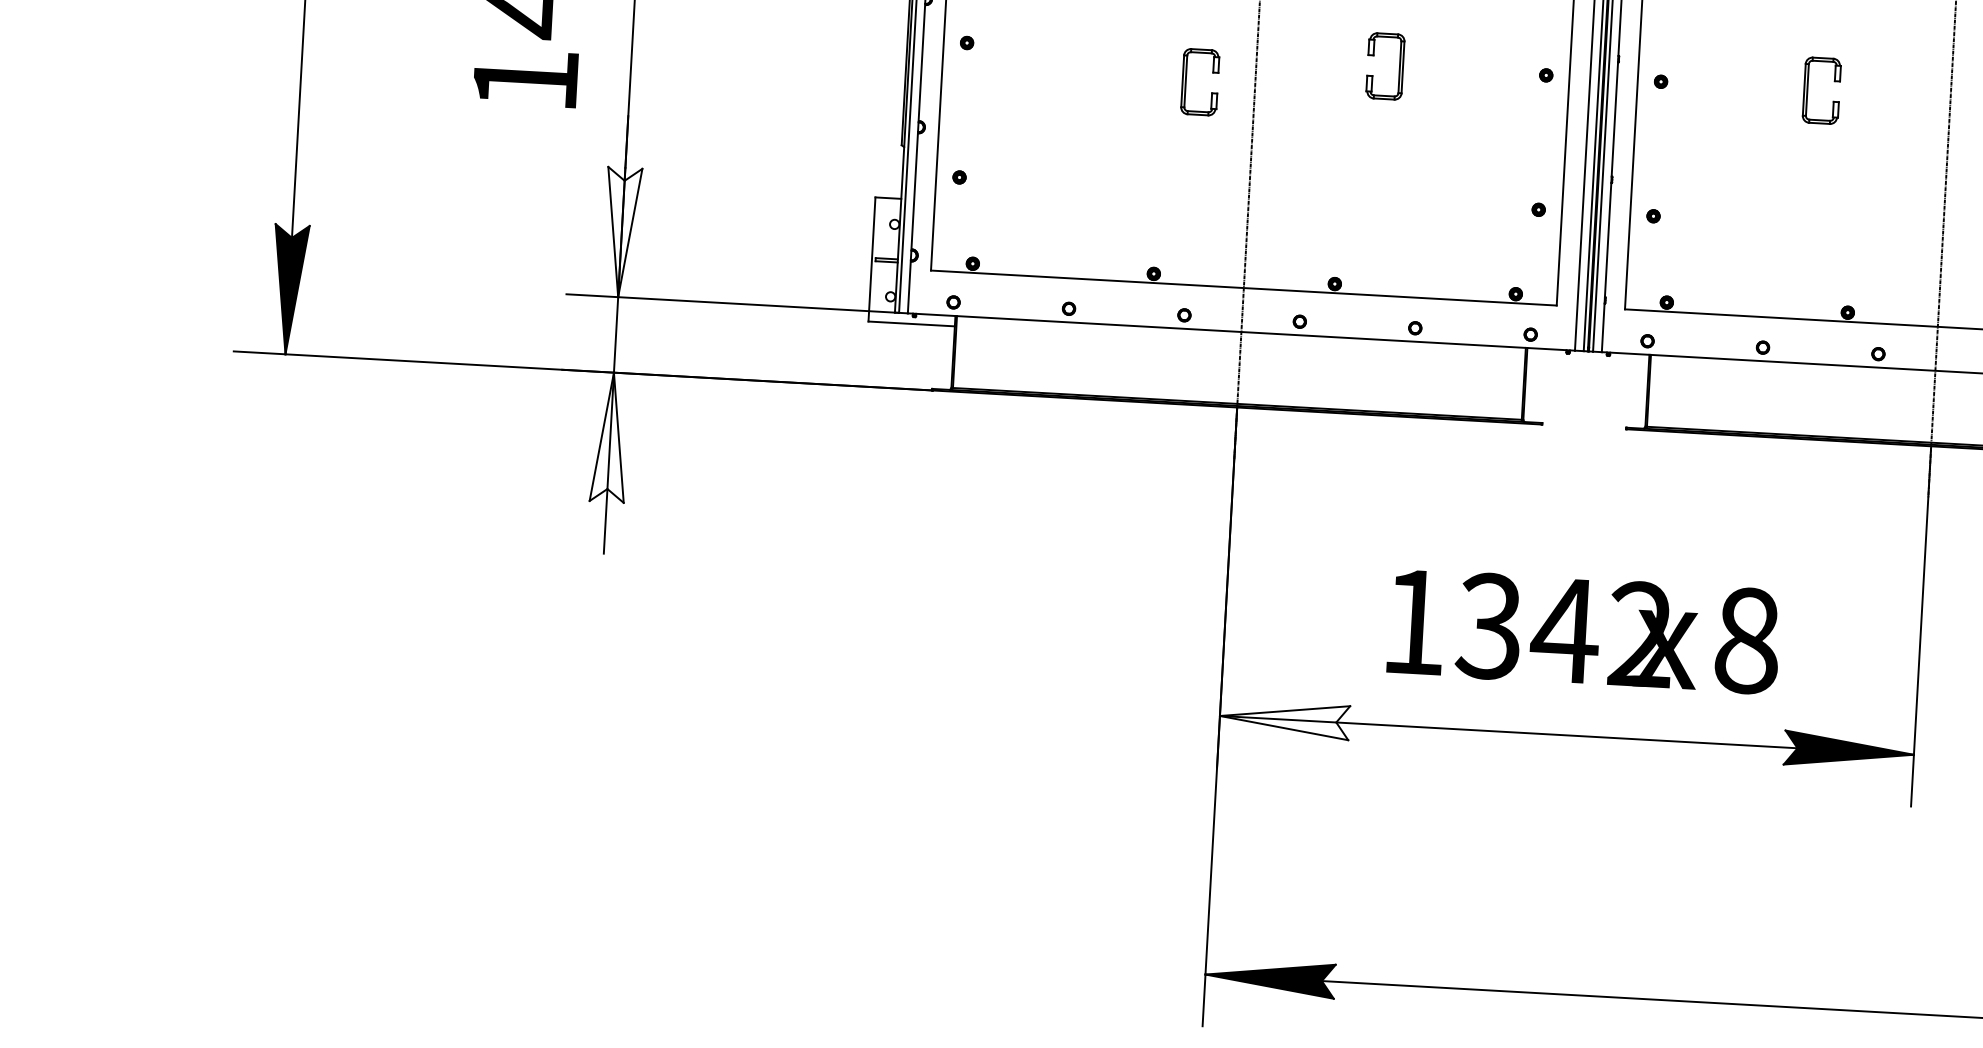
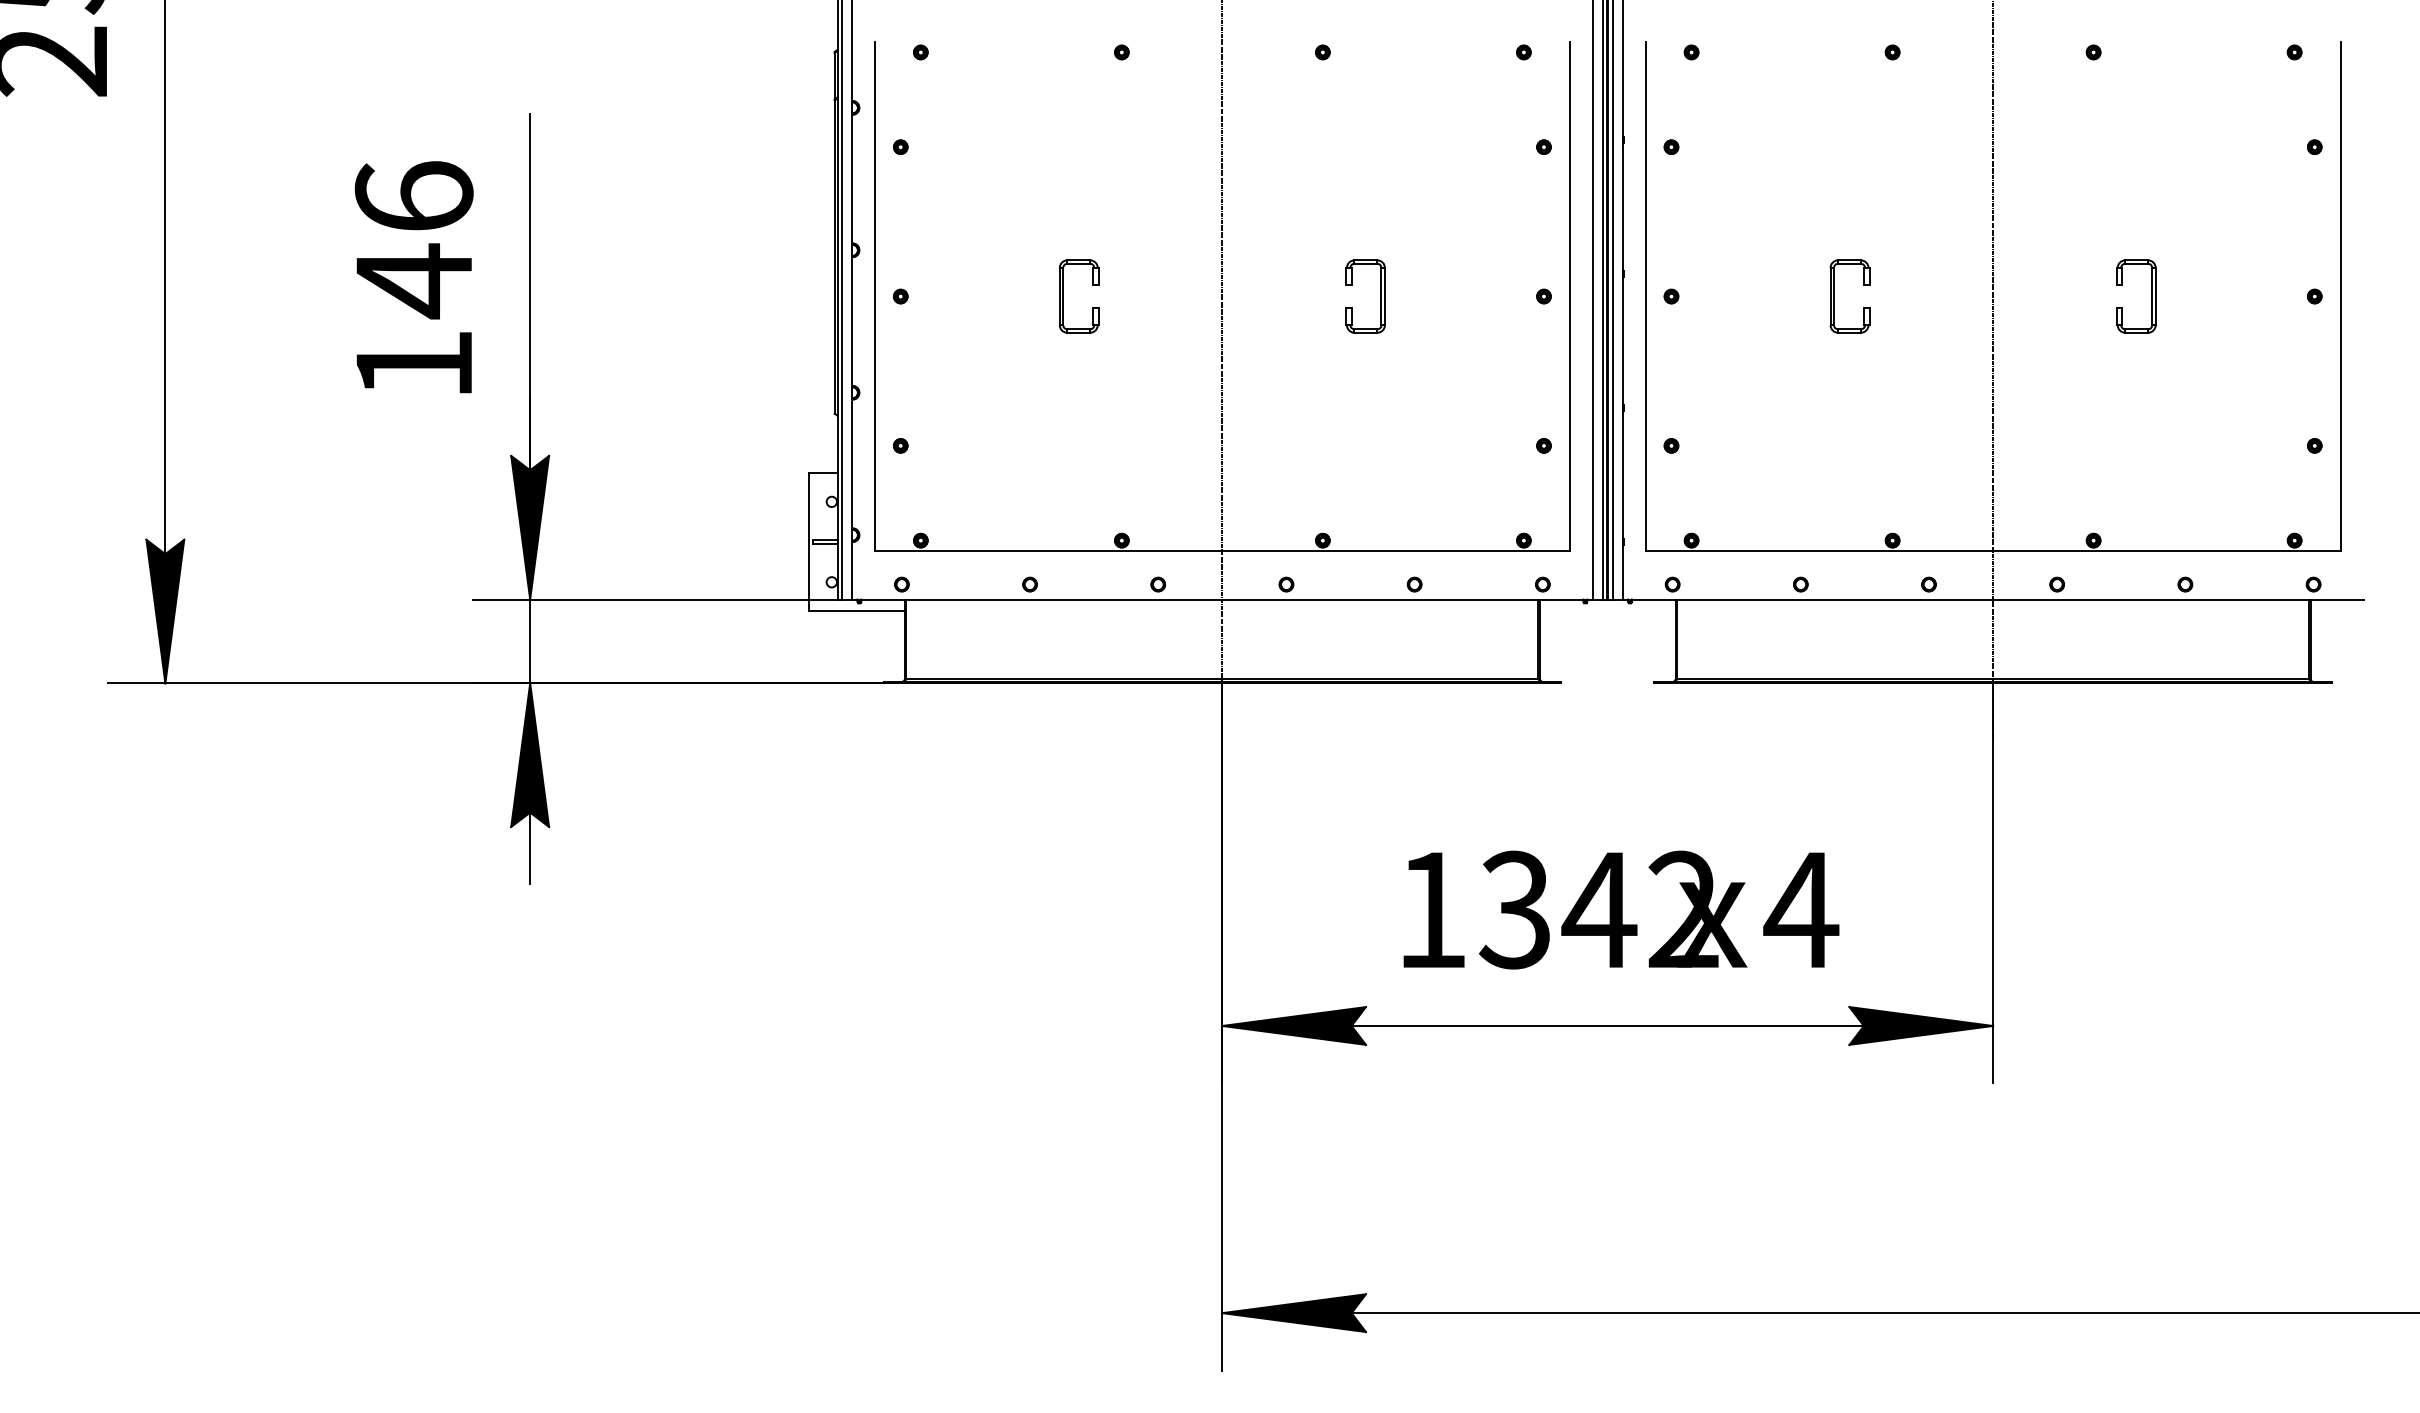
part: (1186, 81) -> (1063, 296), moved
fill: (622, 232) -> (530, 527), added
fill: (610, 436) -> (530, 754), added
text: (1747, 641) -> (1801, 910), 8 -> 4
fill: (1284, 719) -> (1293, 1025), added

